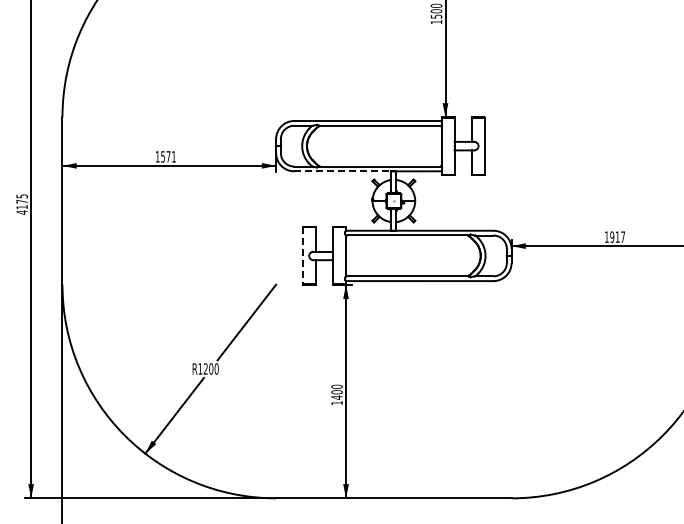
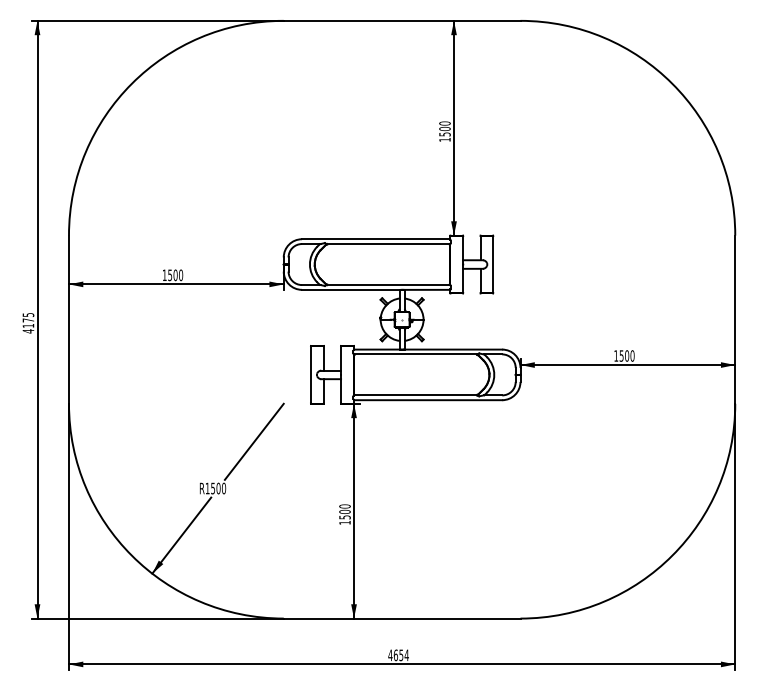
text: (171, 157) -> (178, 275), 1571 -> 1500
line: (343, 170) -> (351, 289), dashed -> solid
text: (617, 236) -> (626, 355), 1917 -> 1500
line: (303, 255) -> (311, 374), dashed -> solid
text: (206, 368) -> (213, 488), R1200 -> R1500
text: (336, 397) -> (344, 517), 1400 -> 1500

